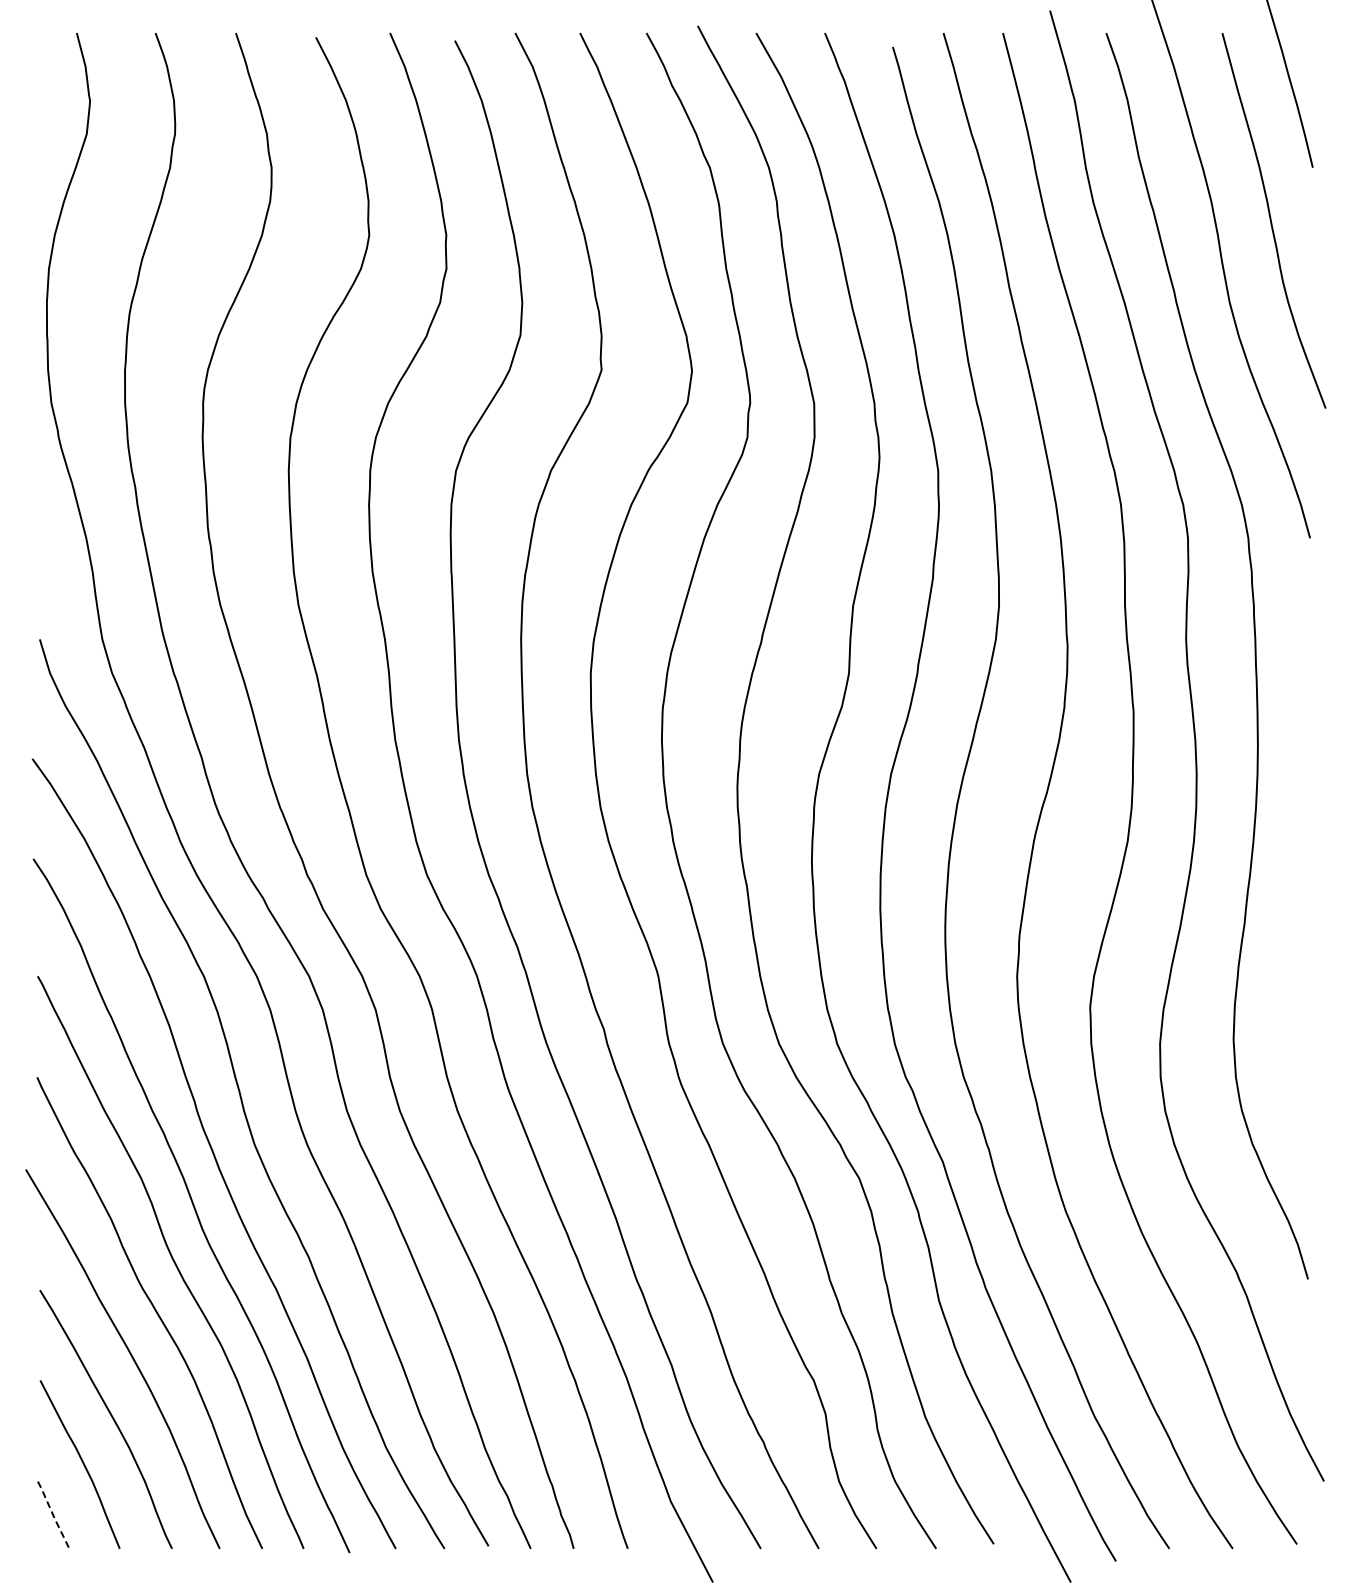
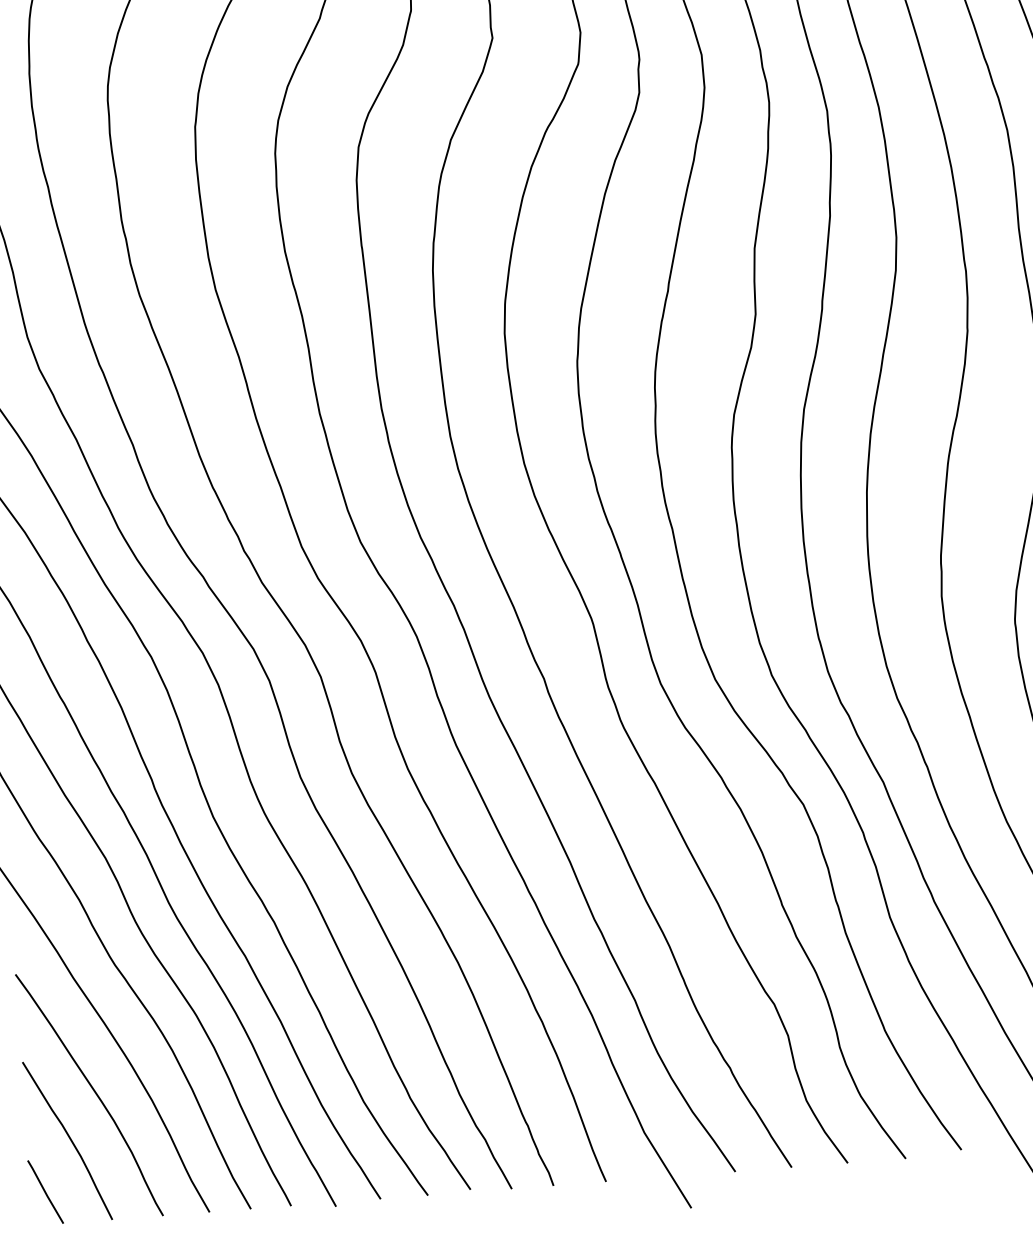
line: (53, 1515) -> (45, 1192), dashed -> solid

